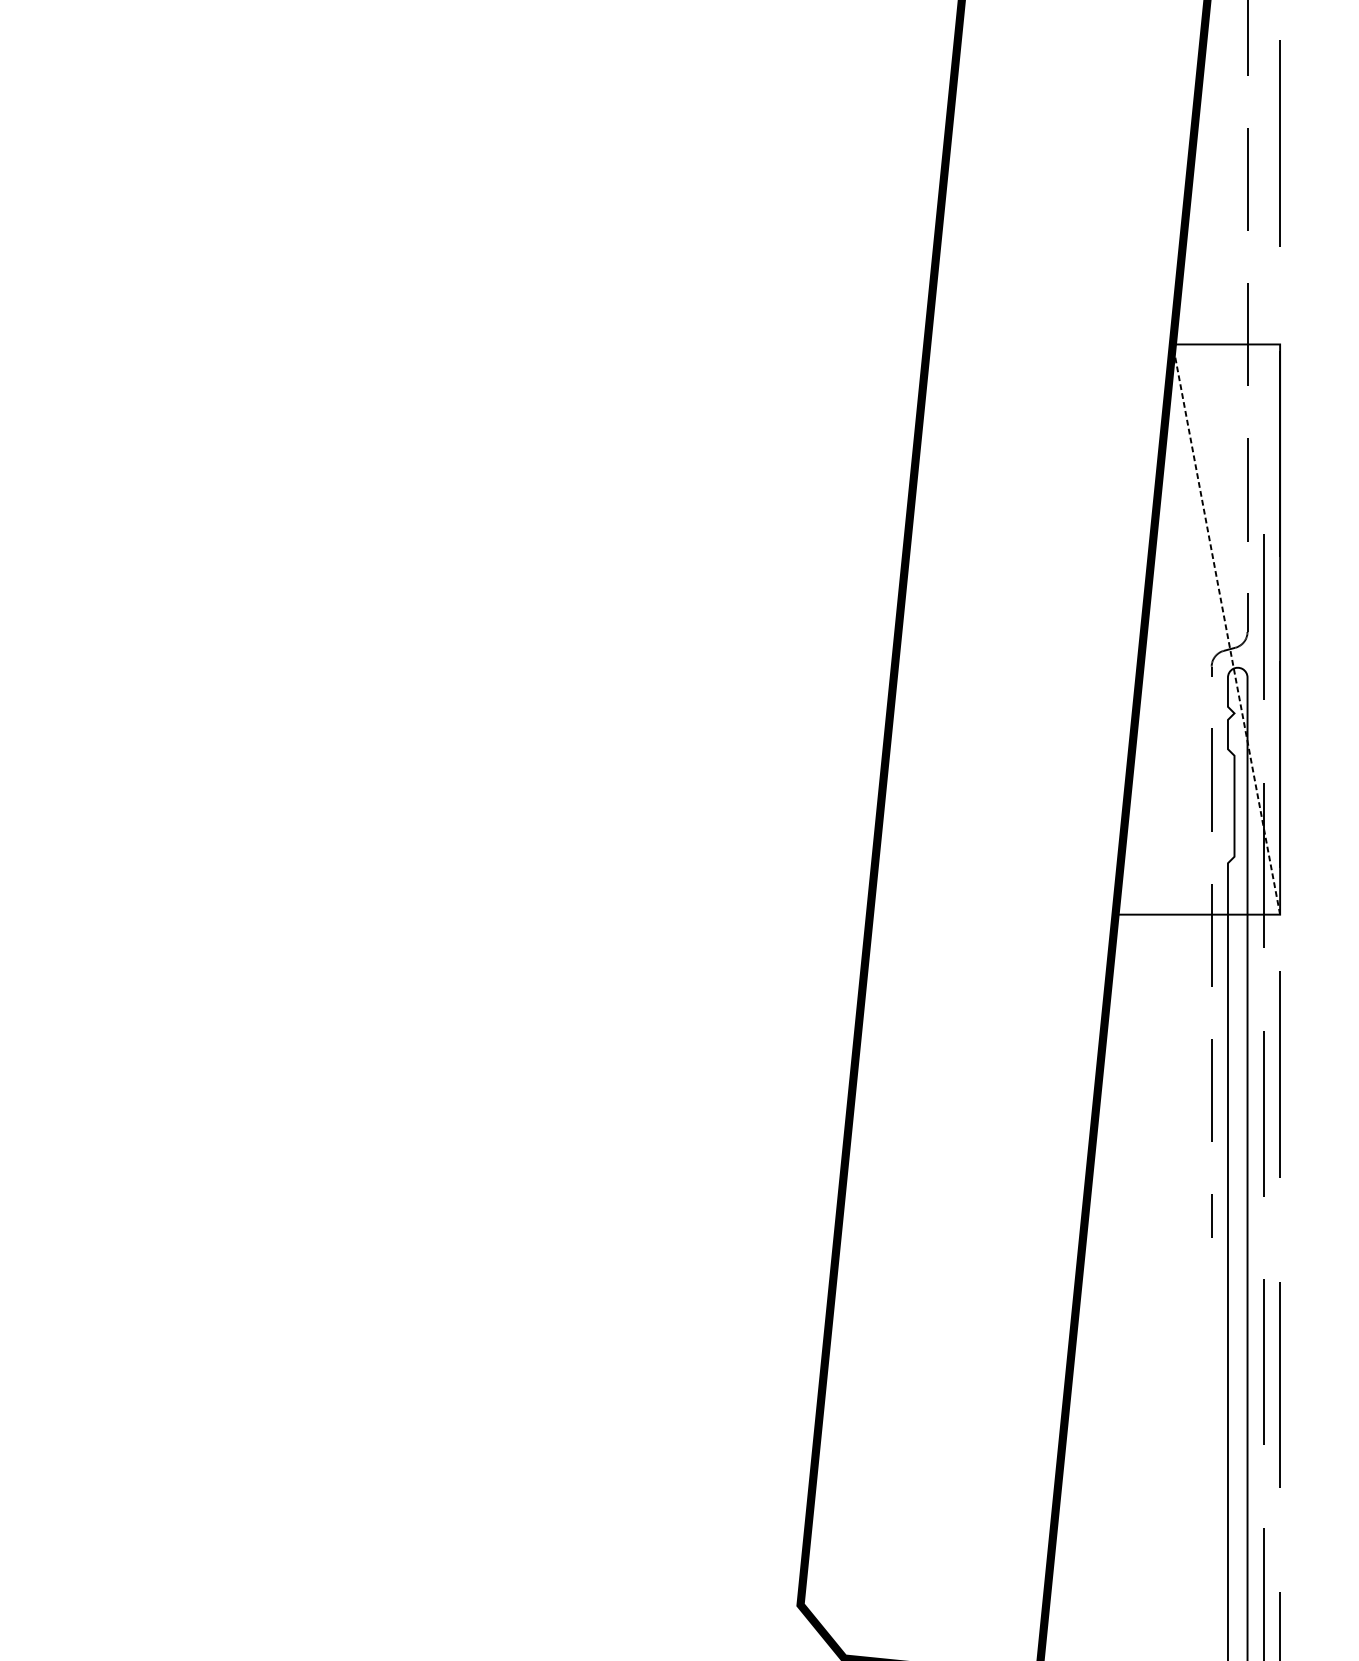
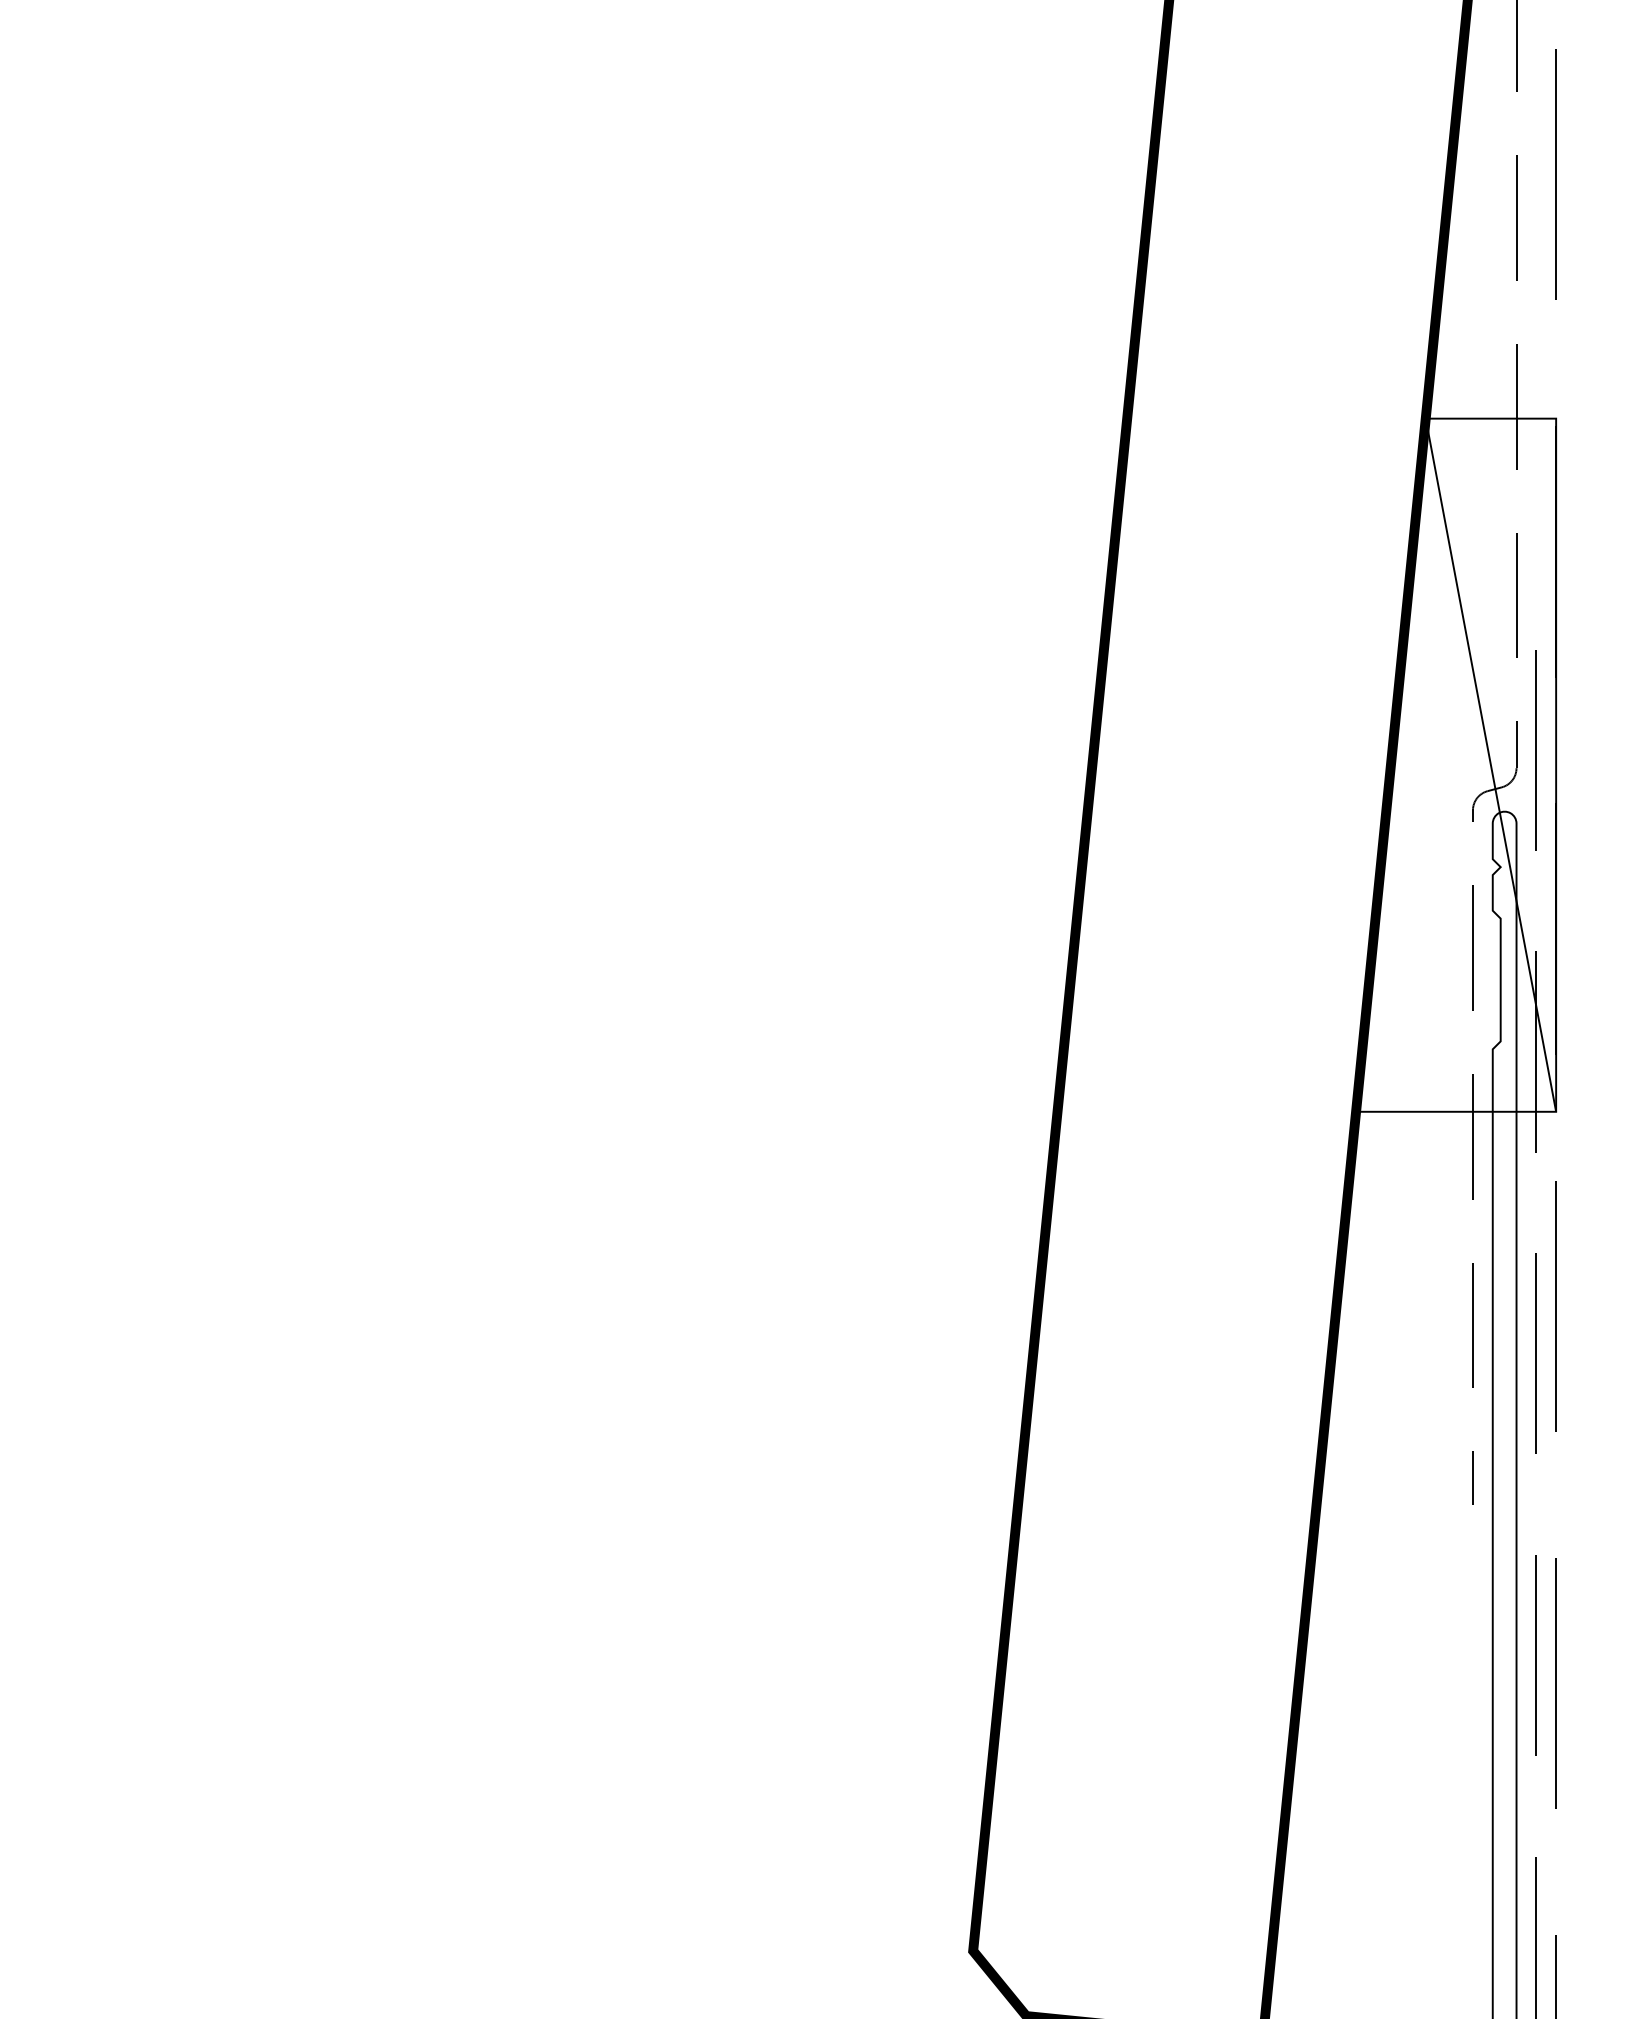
line: (1226, 629) -> (1490, 765), dashed -> solid

